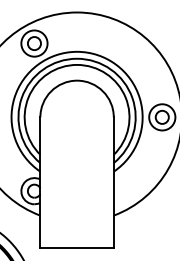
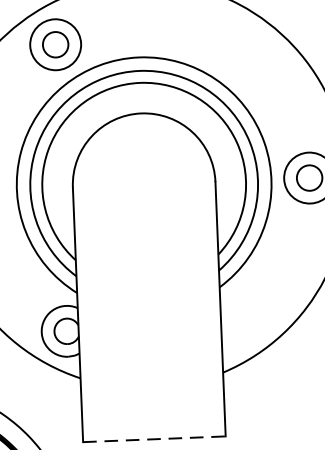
line: (77, 248) -> (155, 439), solid -> dashed

